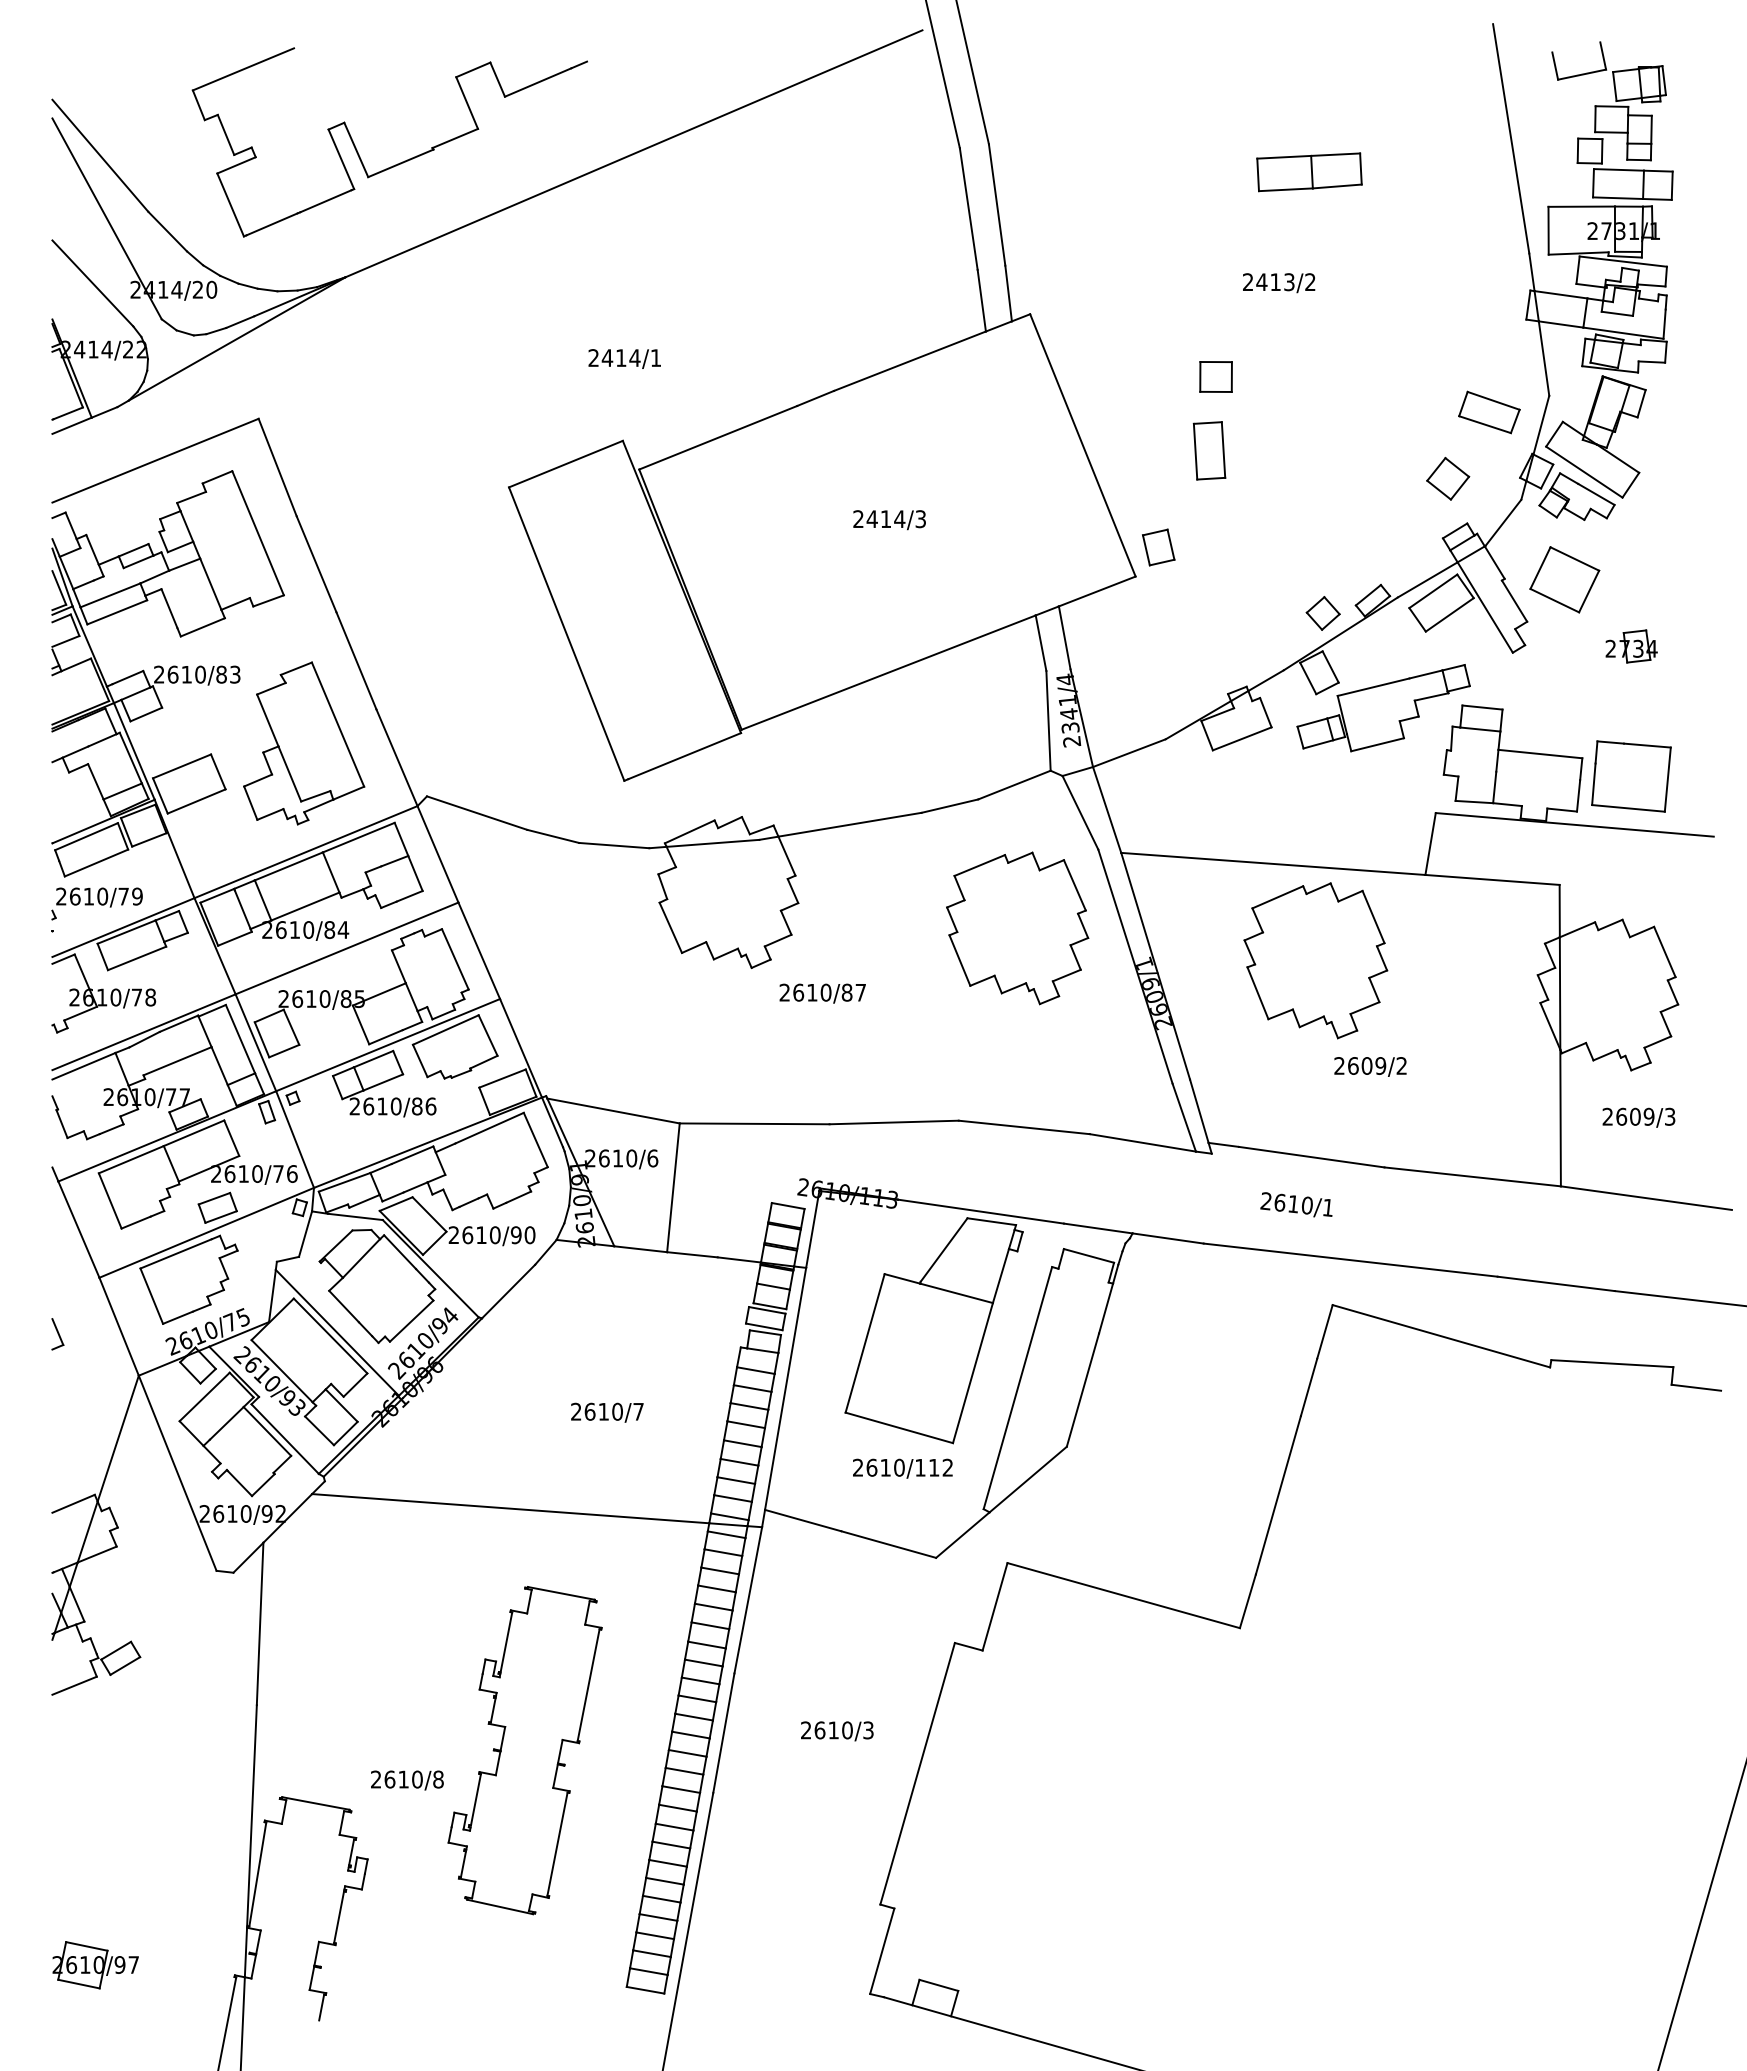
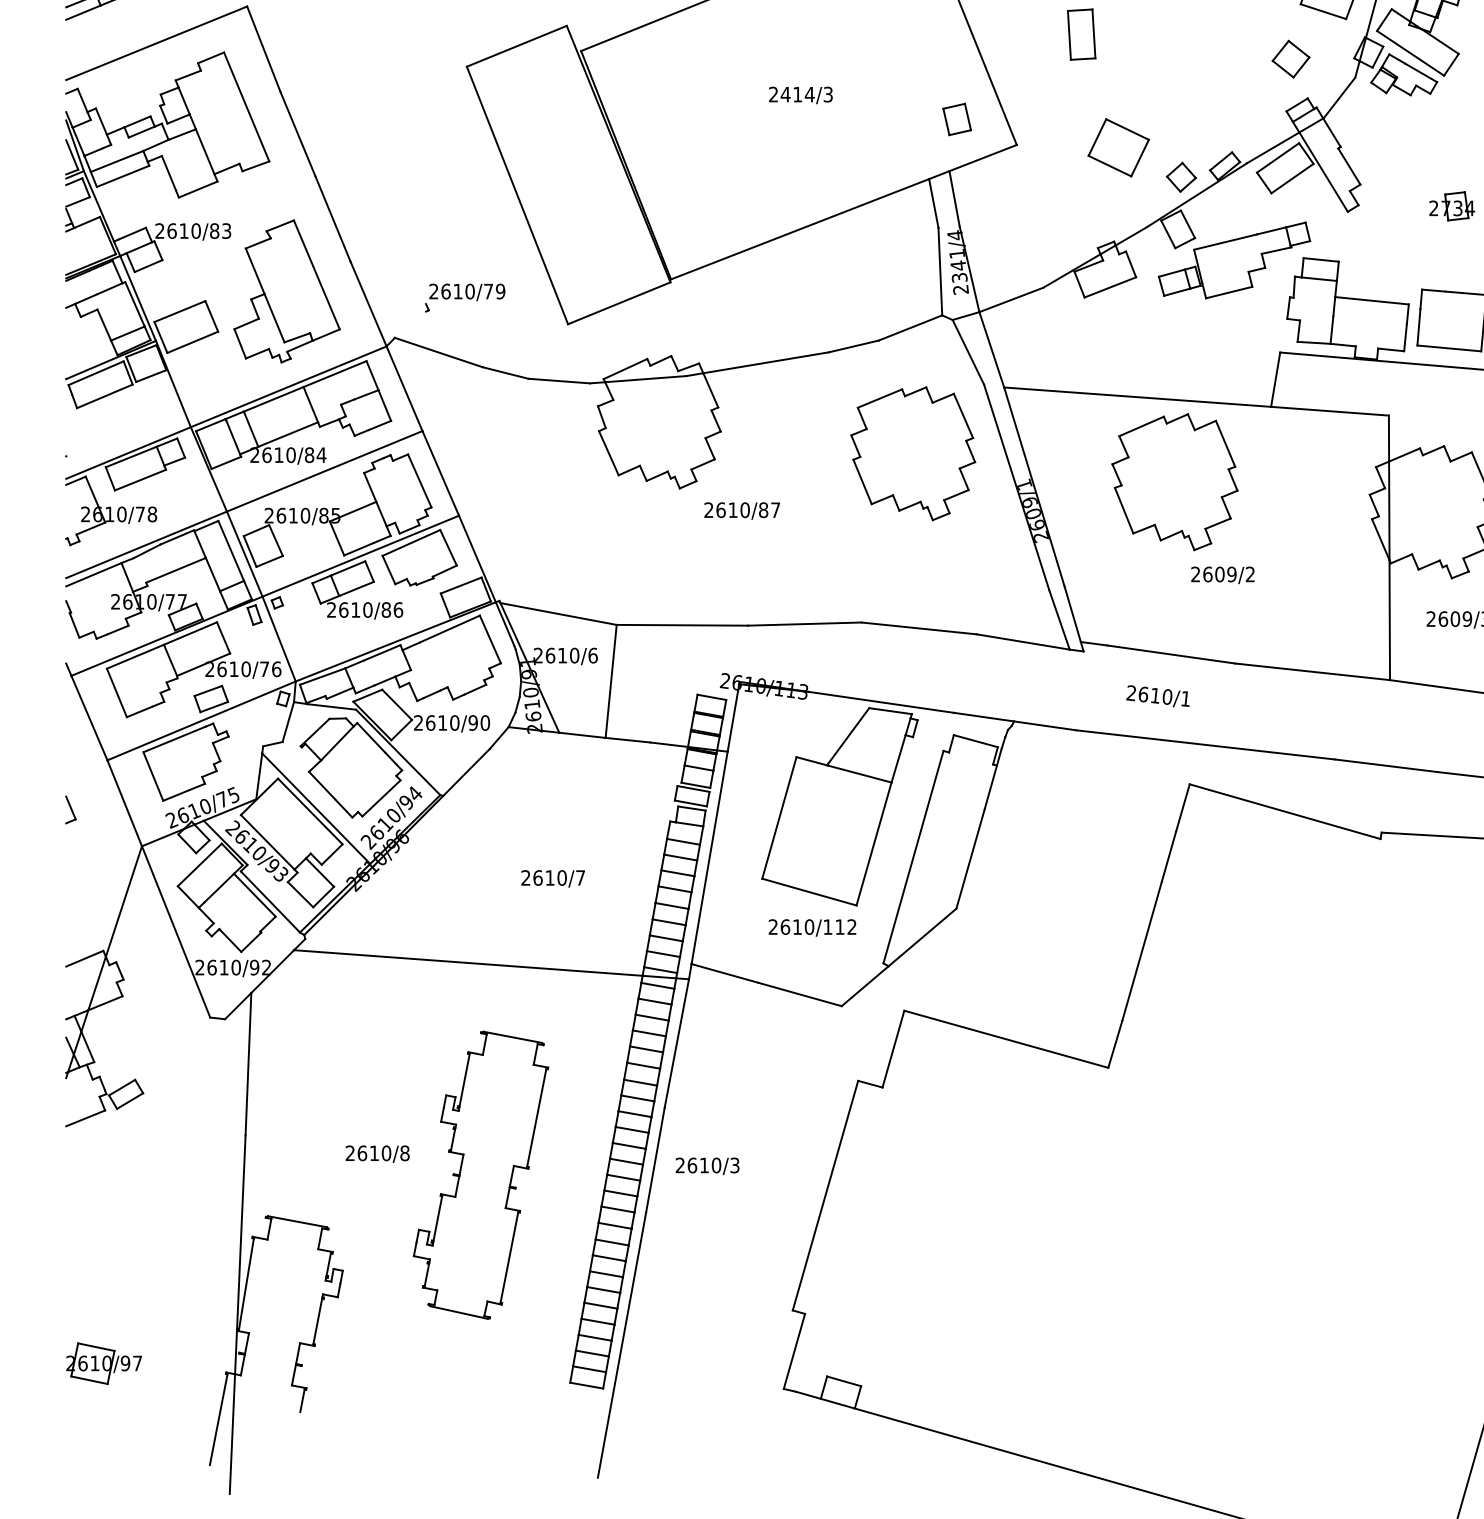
part: (1158, 547) -> (957, 119), moved
part: (1564, 579) -> (1118, 147), moved
part: (96, 903) -> (464, 297), moved
text: (837, 1731) -> (707, 1166), moved
text: (407, 1780) -> (377, 1154), moved

